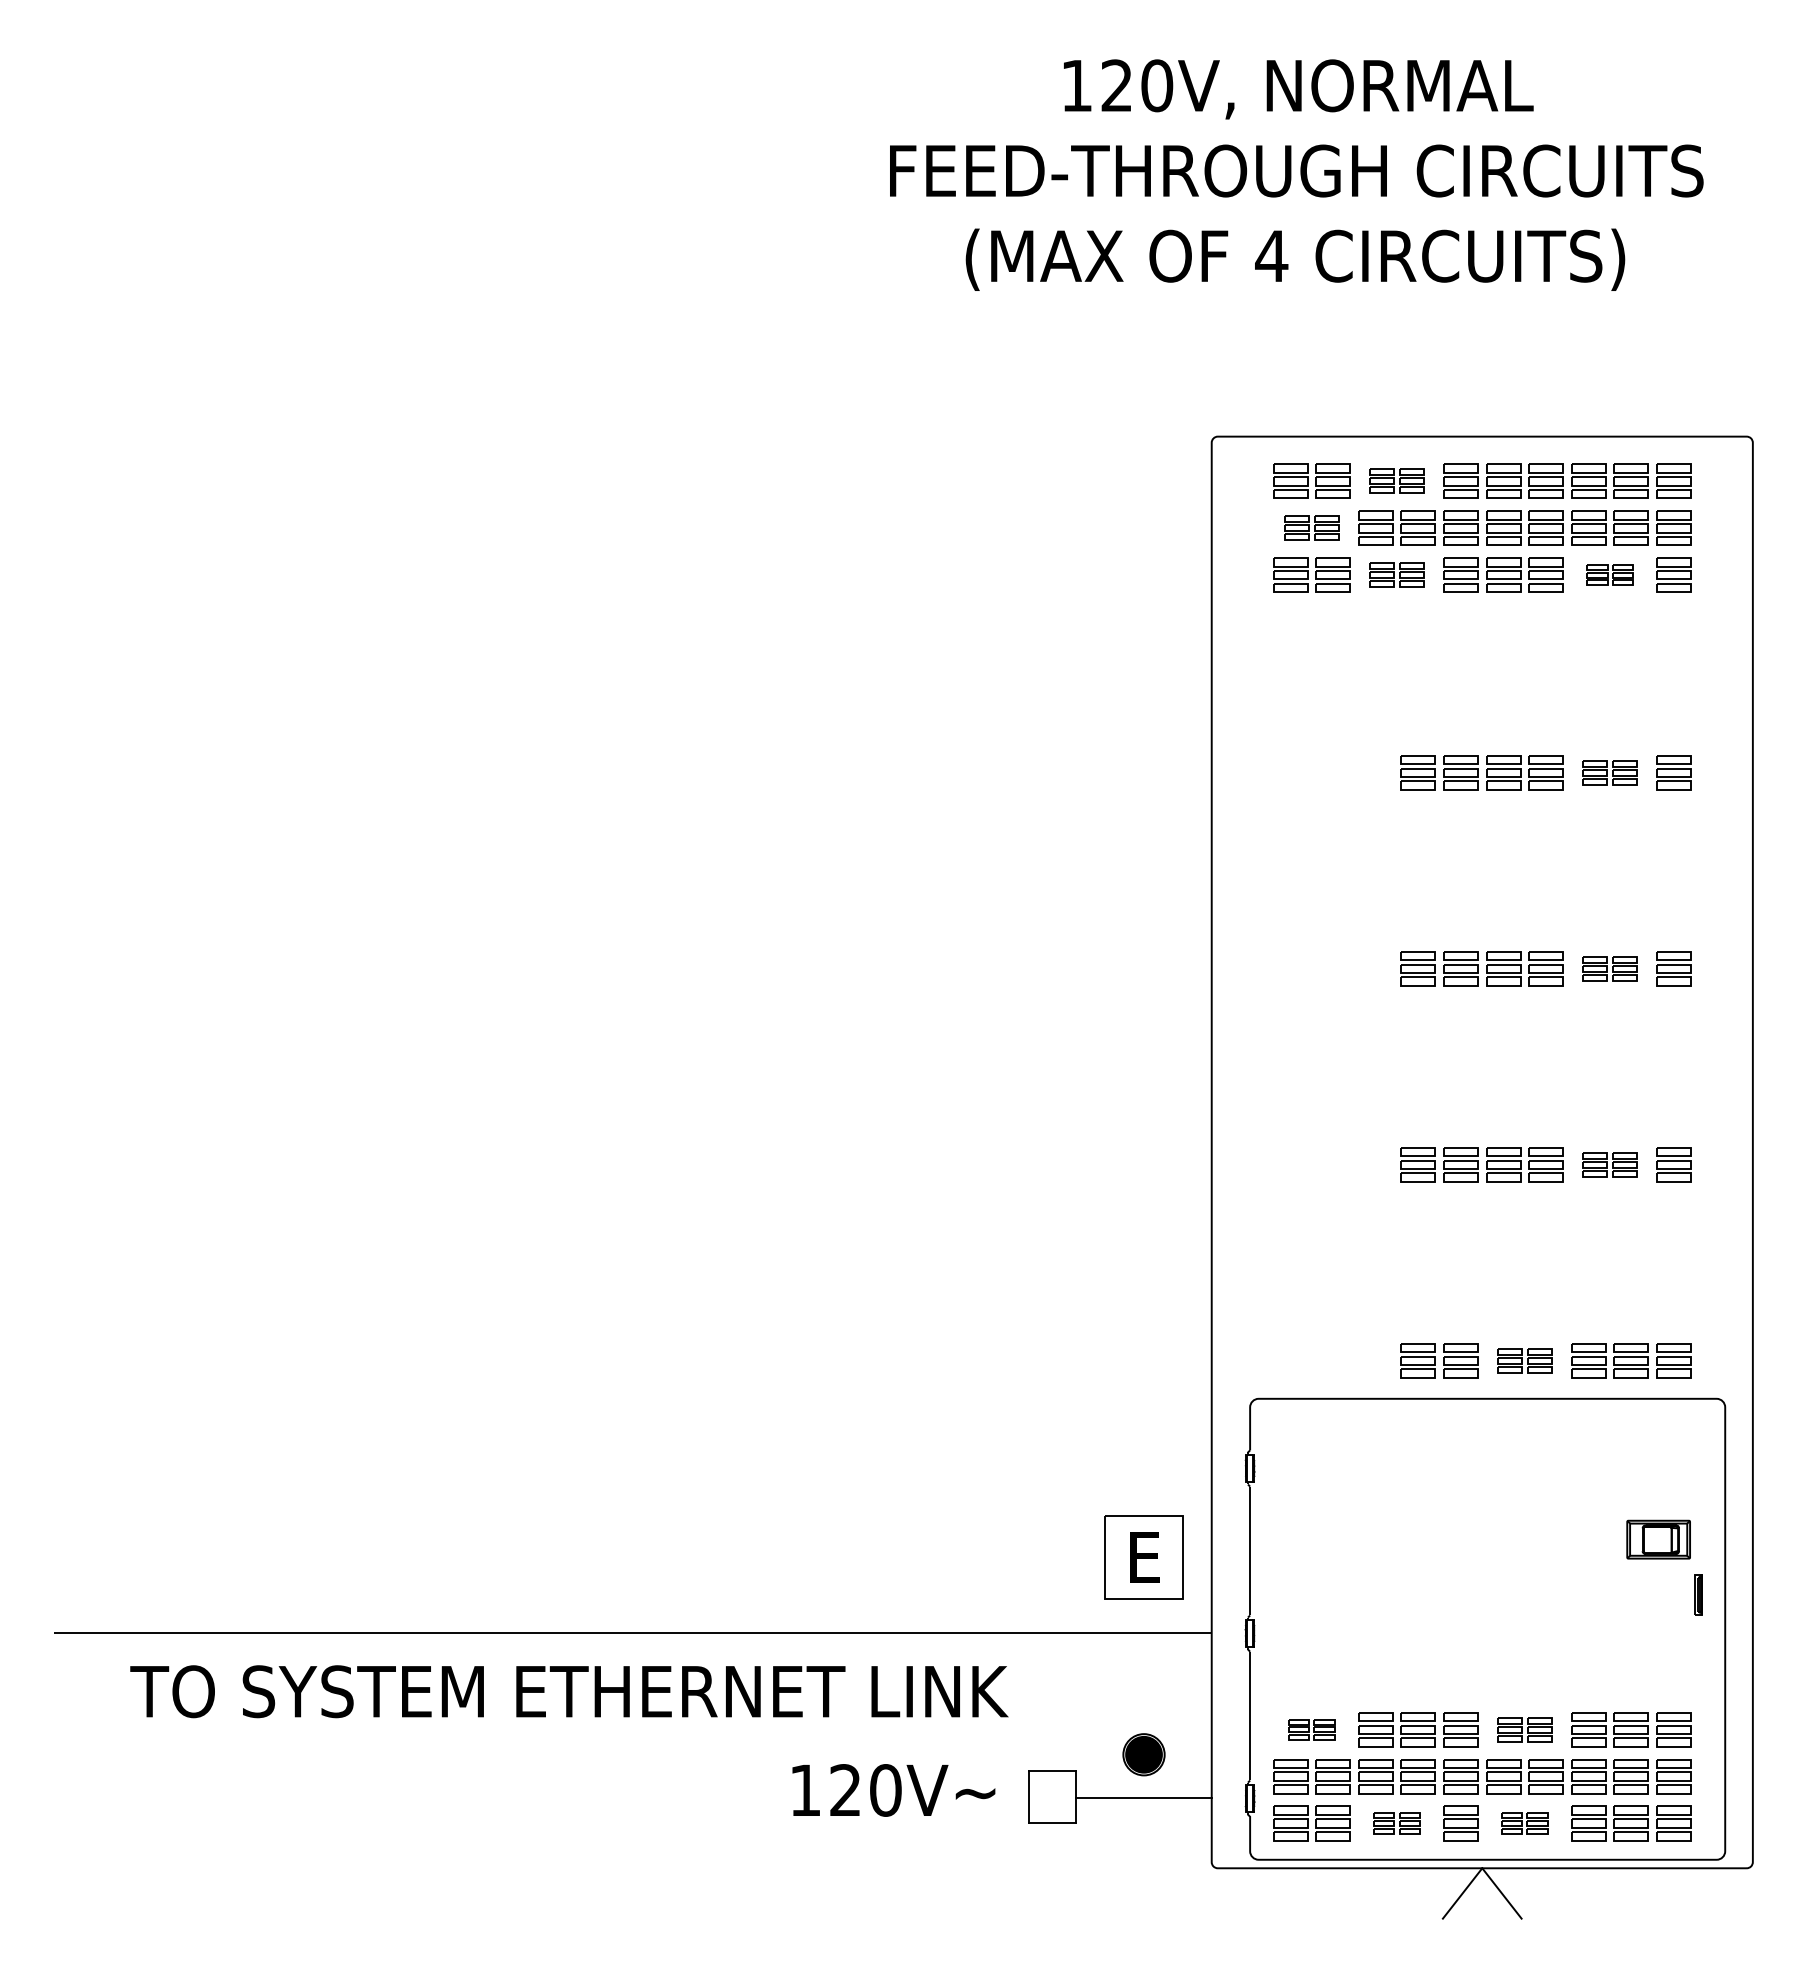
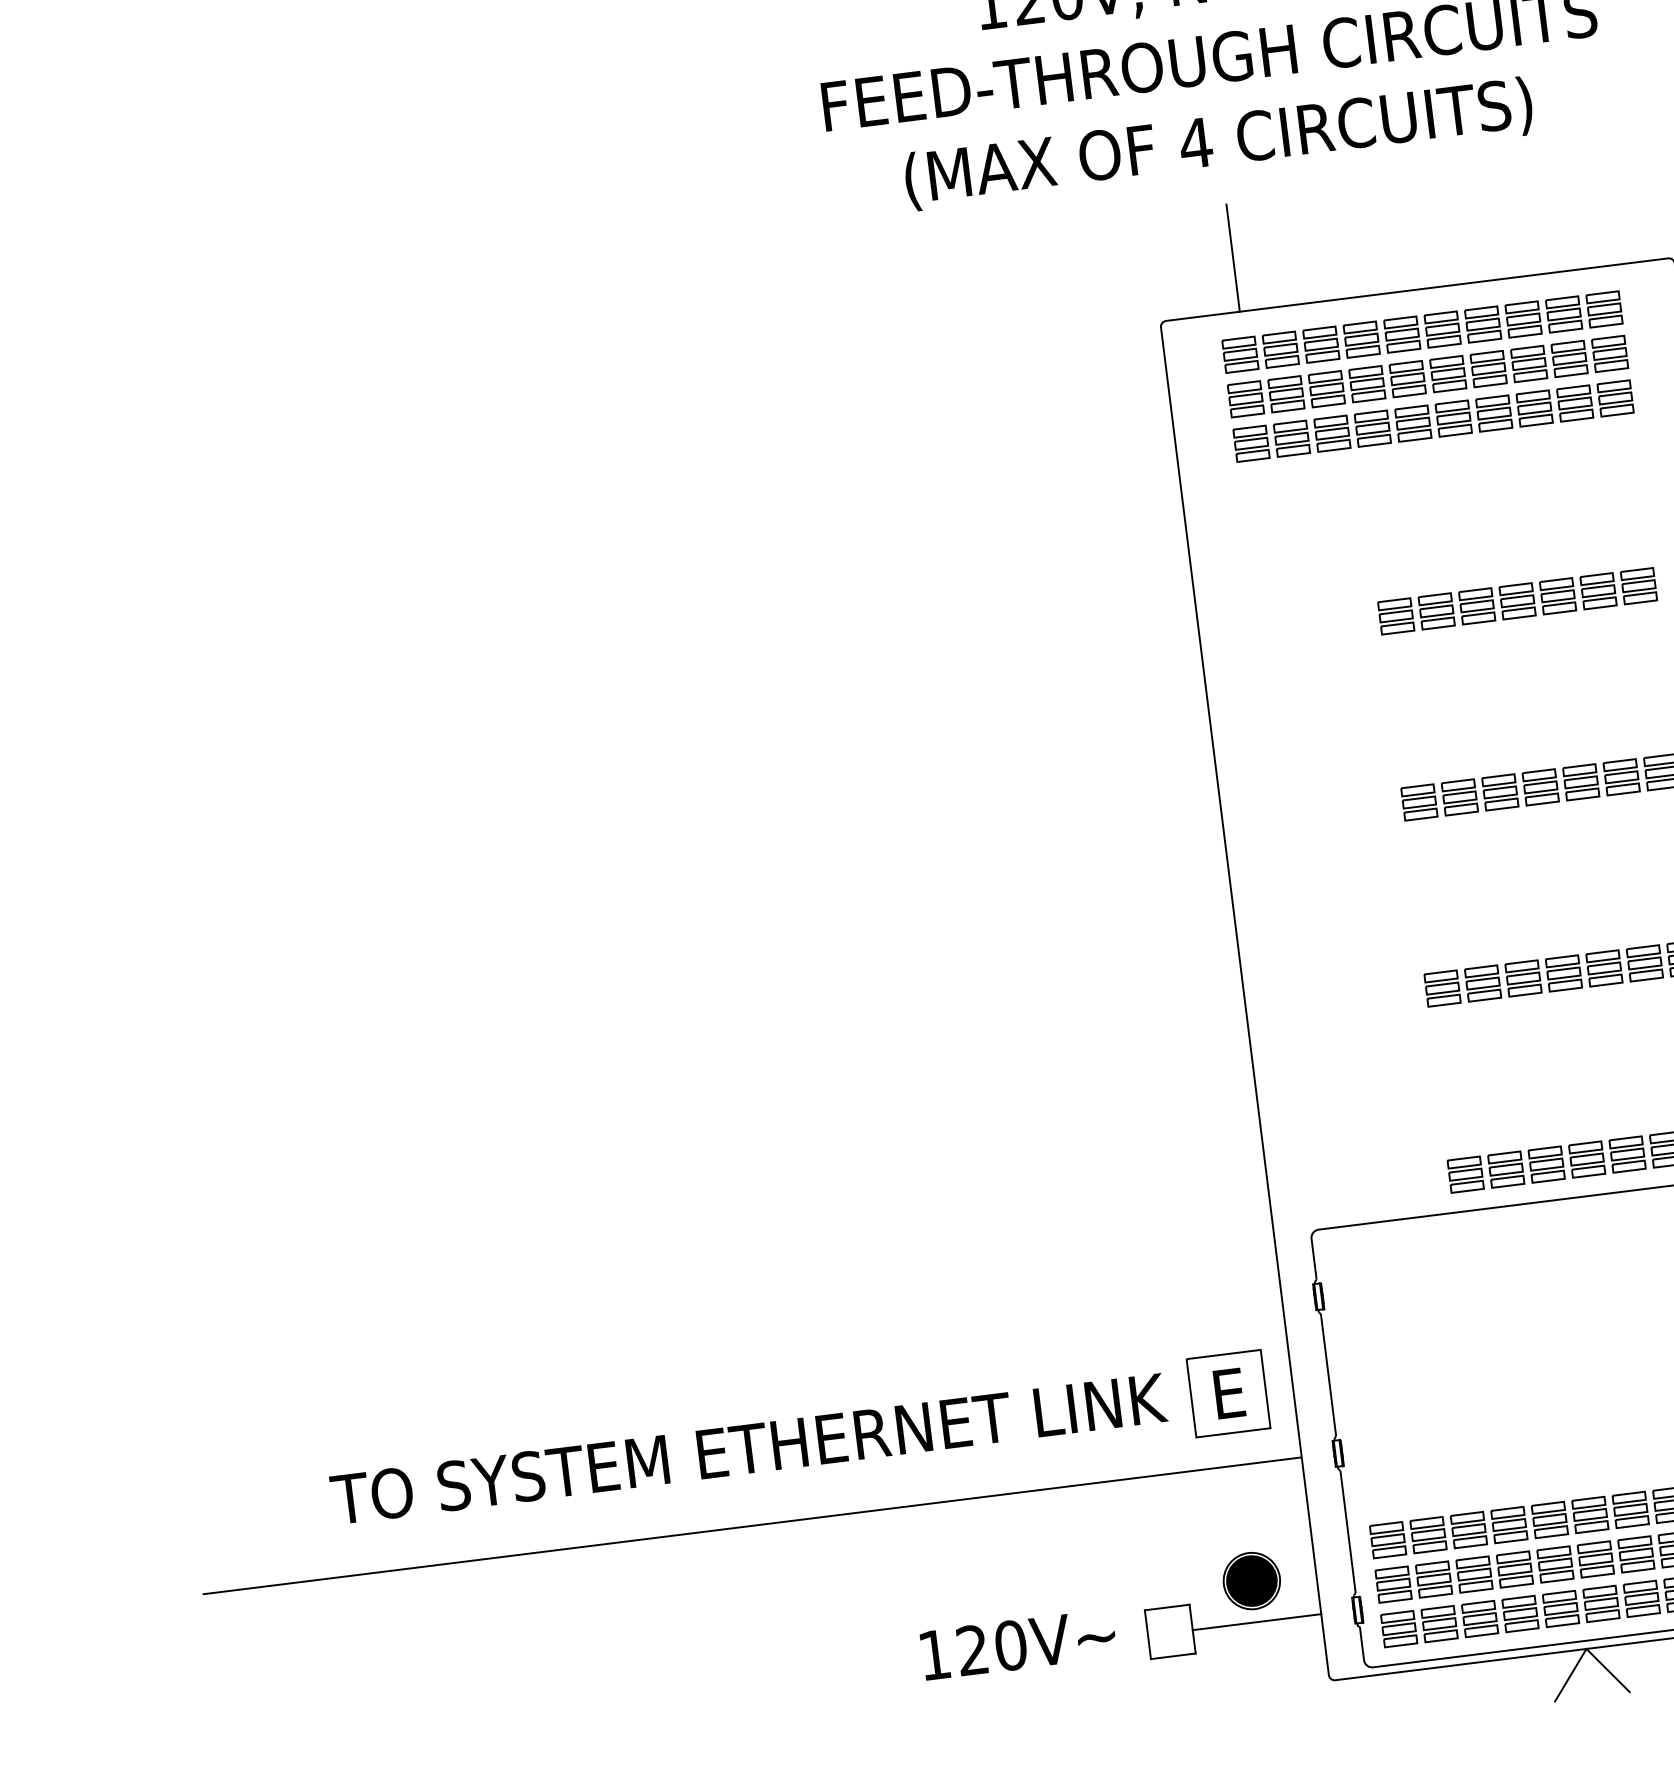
line: (1295, 379) -> (1233, 257), added
part: (1396, 480) -> (1340, 341), size x1.43
part: (1311, 527) -> (1265, 396), size x1.43
part: (1396, 574) -> (1352, 430), size x1.43
part: (1609, 574) -> (1554, 405), size x1.67
part: (1609, 772) -> (1577, 593), size x1.43
part: (1609, 968) -> (1600, 779), size x1.43
part: (1609, 1164) -> (1624, 965), size x1.43
part: (1524, 1360) -> (1566, 1161), size x1.43
text: (569, 1691) -> (748, 1448), moved
part: (1311, 1729) -> (1407, 1537), size x1.67
part: (1524, 1729) -> (1610, 1512), size x1.43
part: (1143, 1754) -> (1251, 1580), size x1.43
part: (1396, 1823) -> (1499, 1616), size x1.67
part: (1524, 1823) -> (1621, 1601), size x1.67

